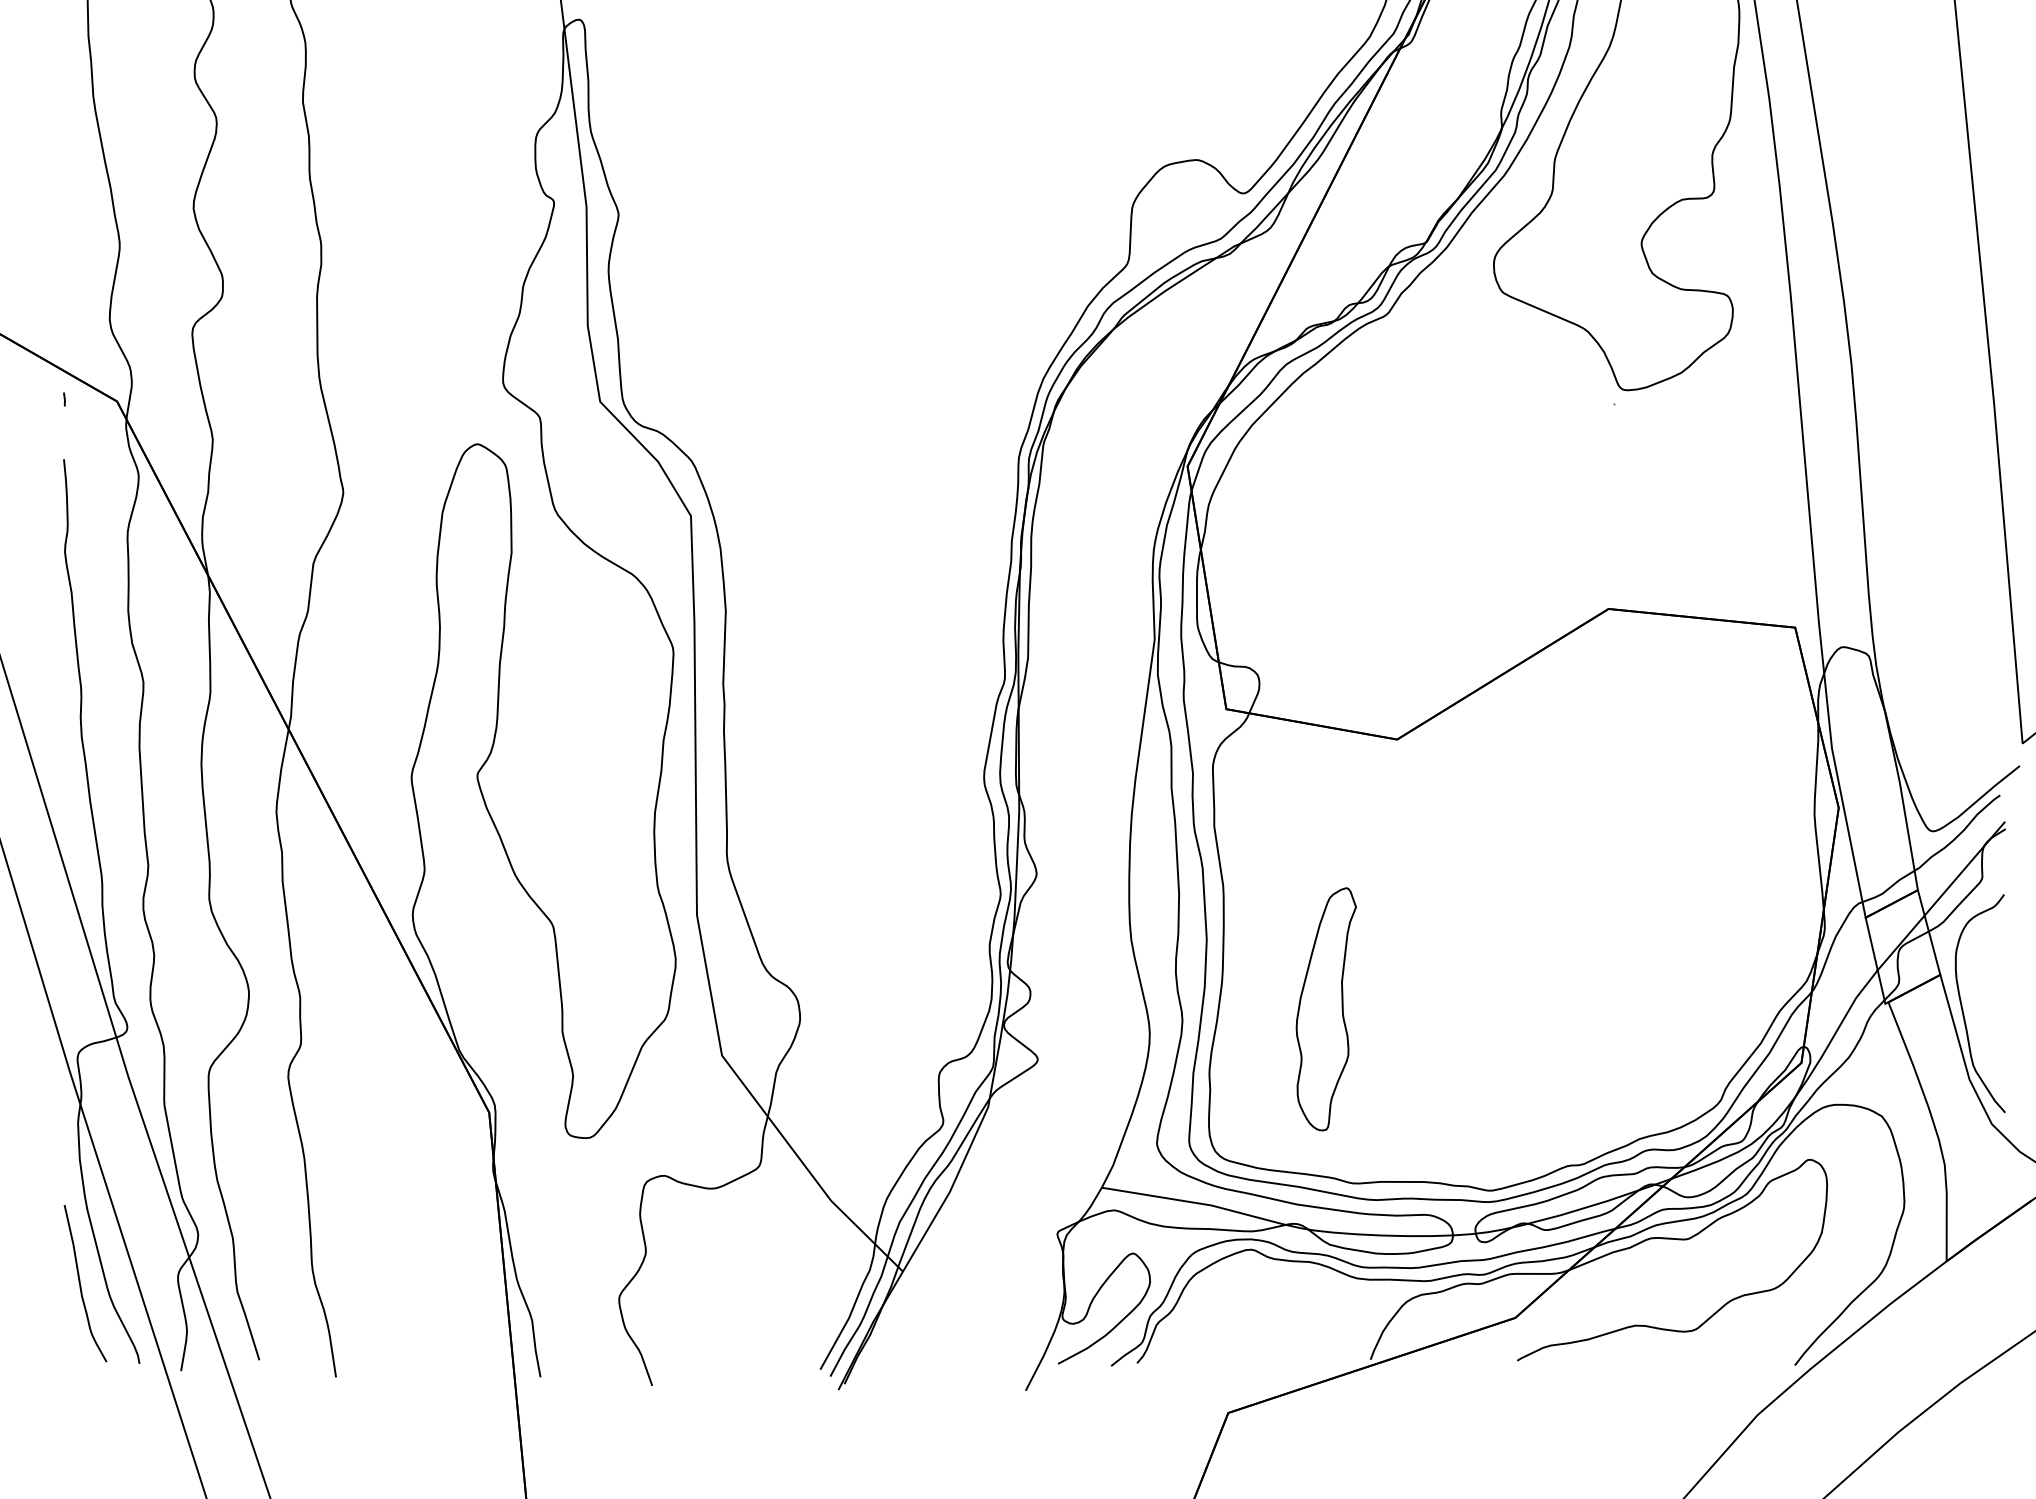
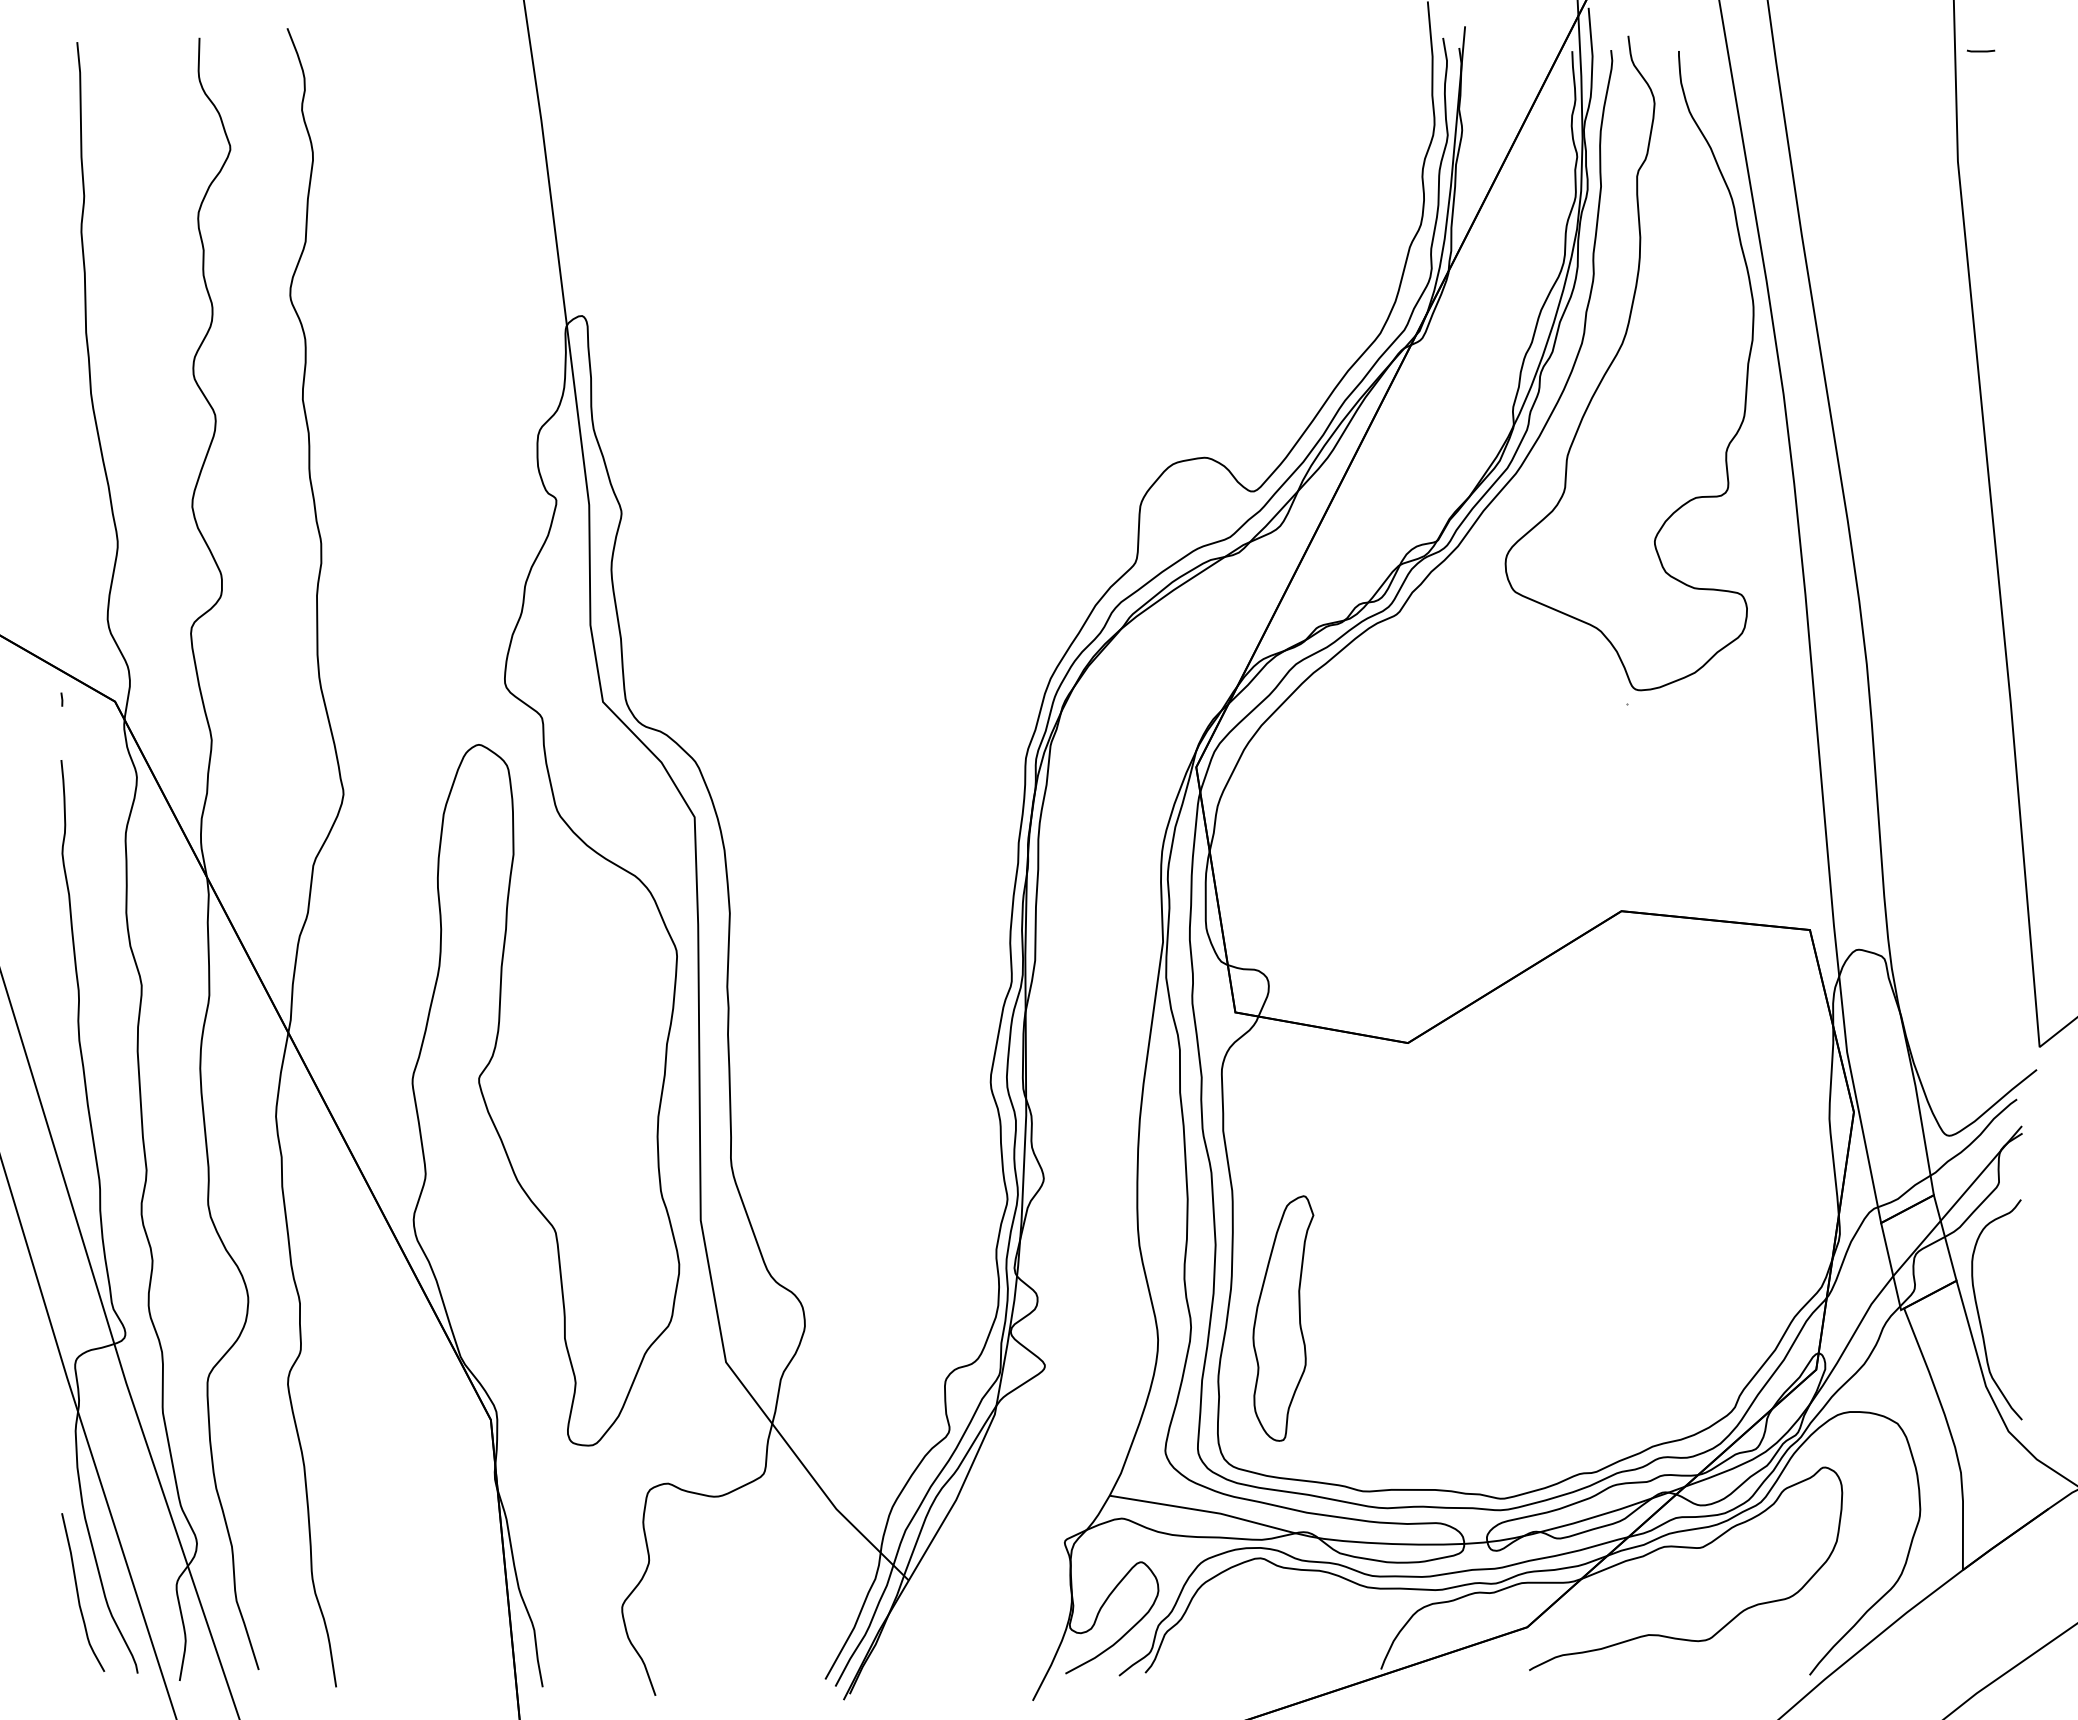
part: (1326, 1009) -> (1283, 1318), moved

